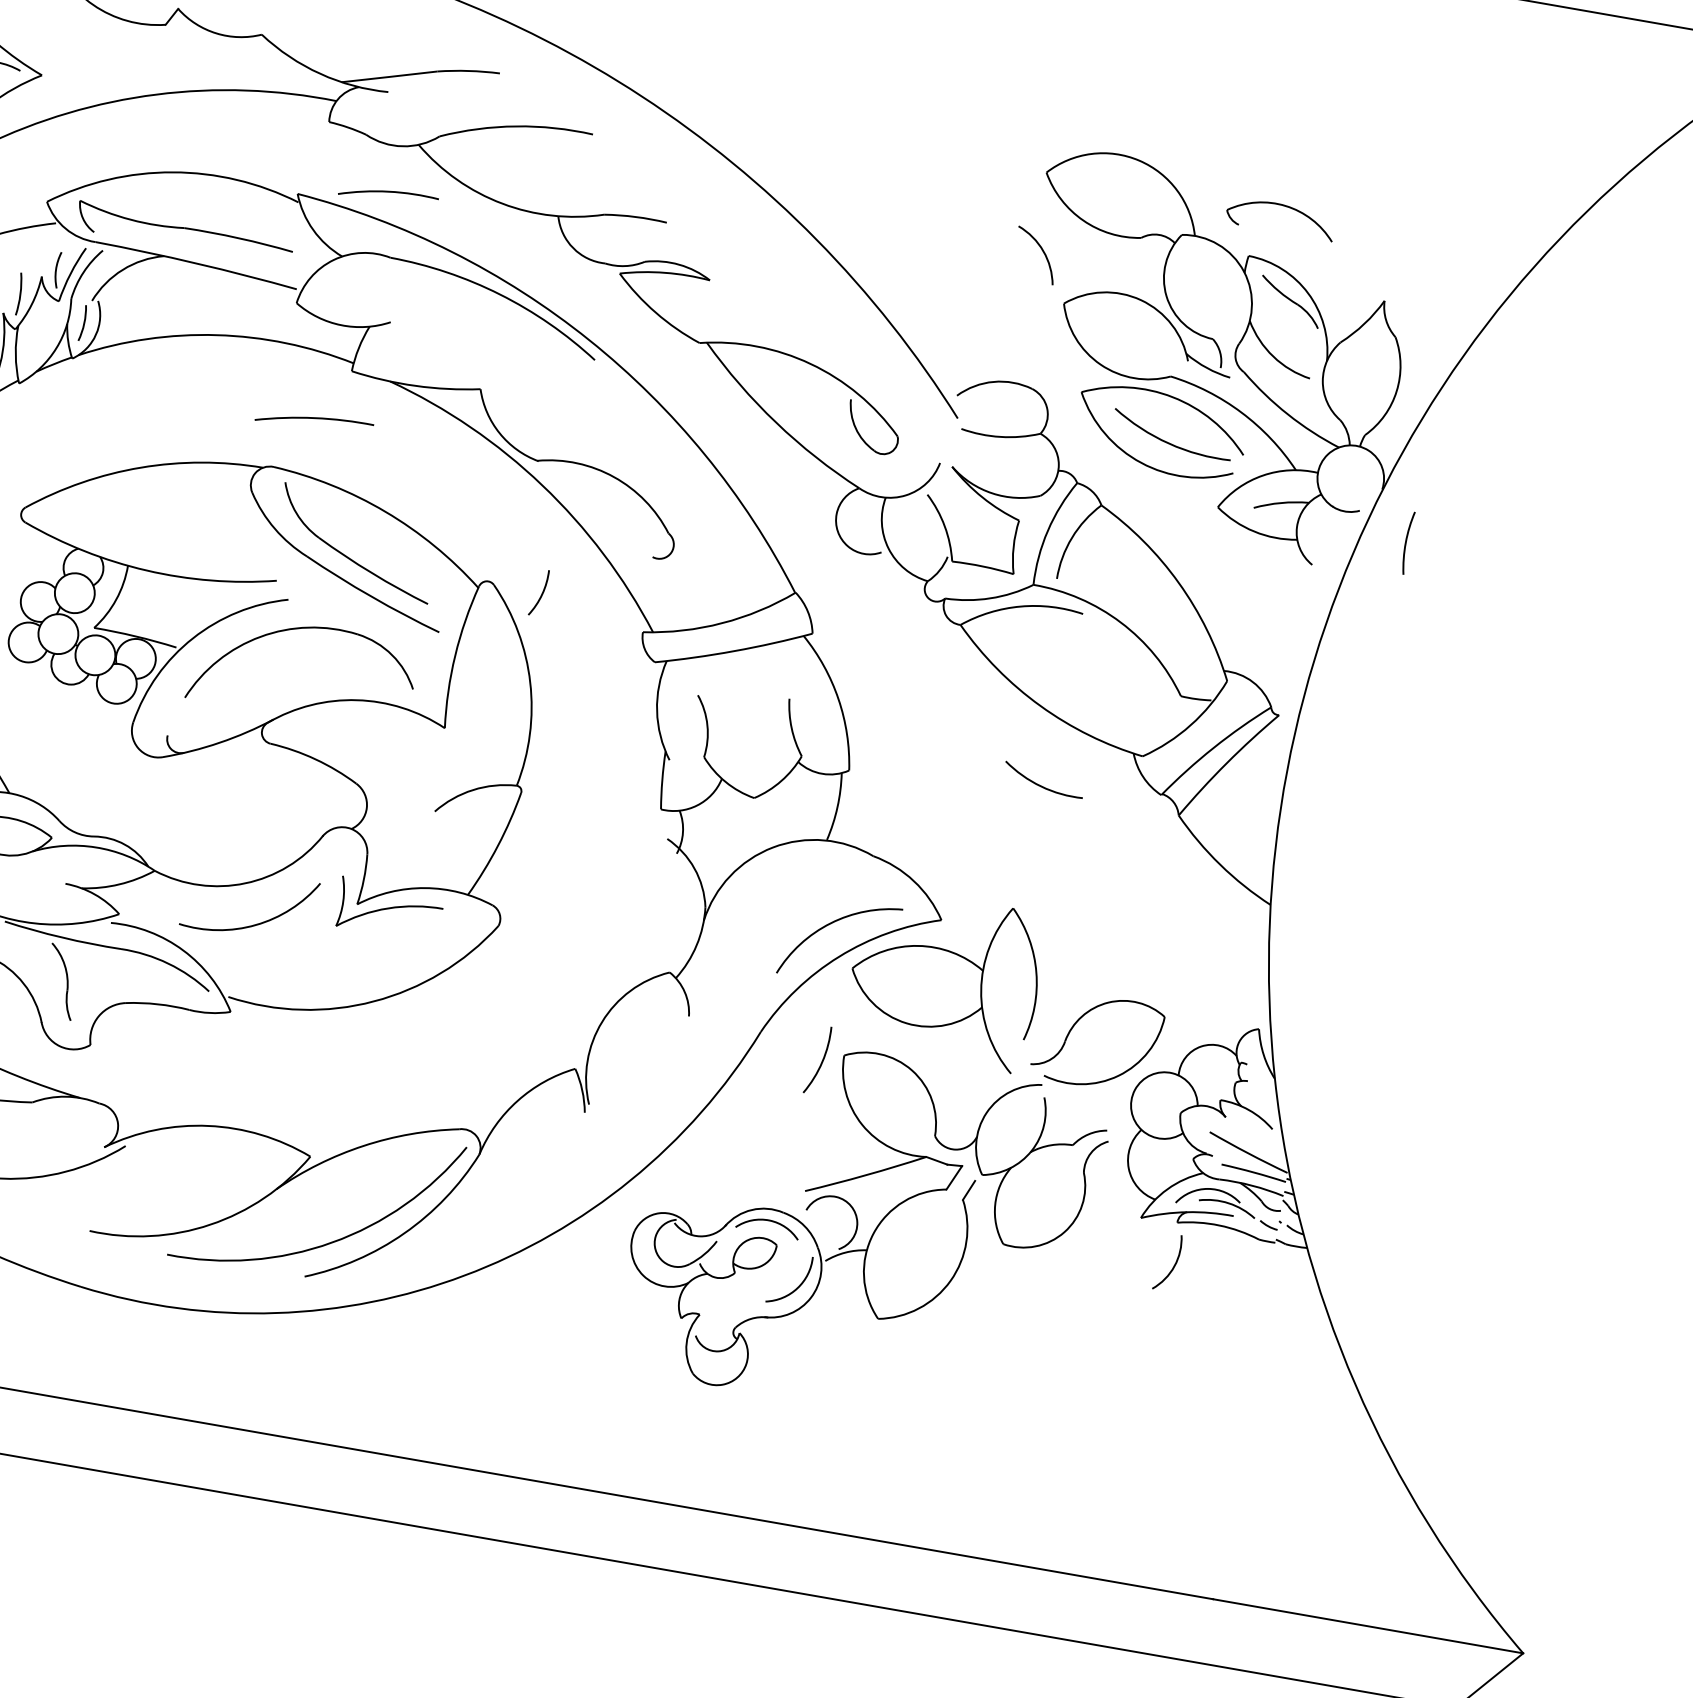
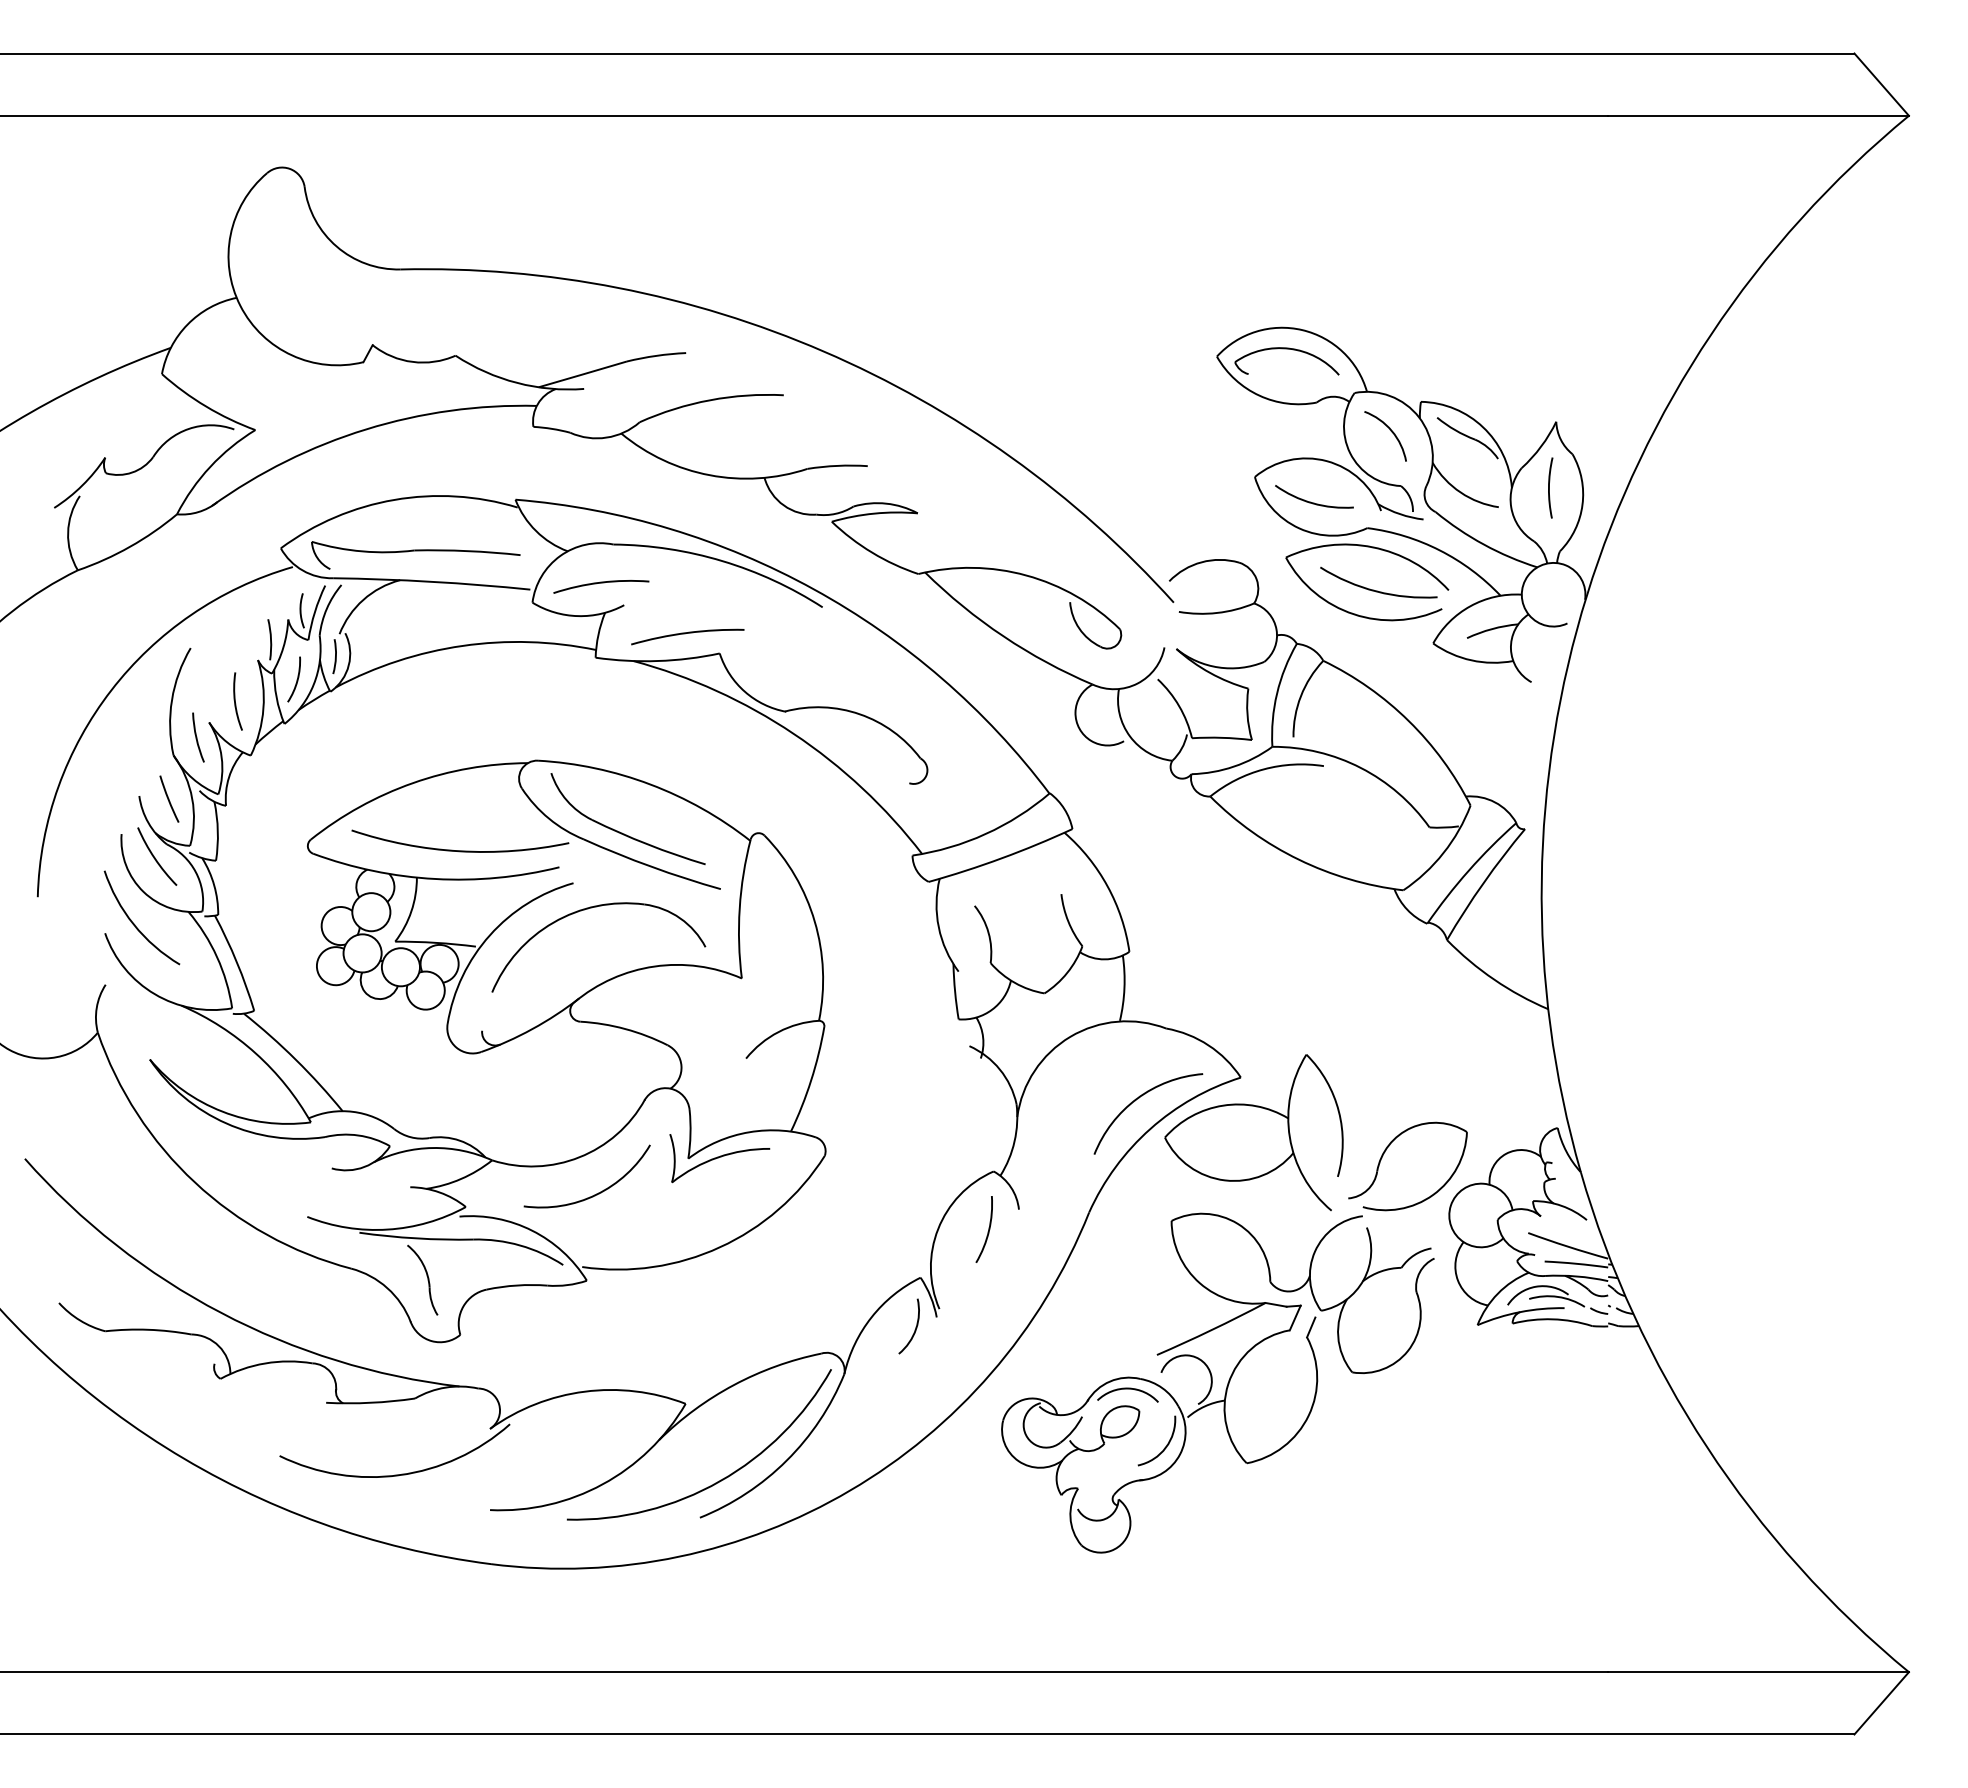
arc: (389, 192) -> (601, 583), moved
part: (1282, 206) -> (1286, 349), moved
arc: (1041, 251) -> (1390, 431), moved
arc: (312, 419) -> (685, 634), moved
arc: (1406, 542) -> (1549, 487), moved
arc: (177, 545) -> (460, 850), added
arc: (541, 593) -> (296, 679), moved
arc: (1043, 785) -> (1314, 502), moved
arc: (820, 1062) -> (987, 1231), moved
arc: (1172, 1266) -> (914, 1329), moved

